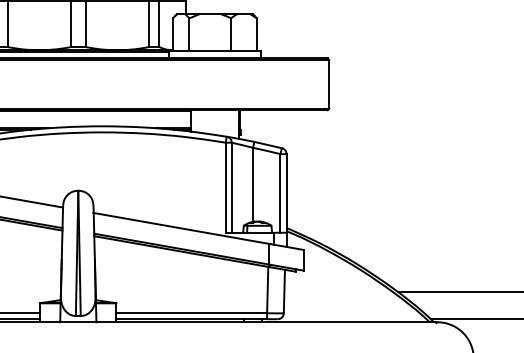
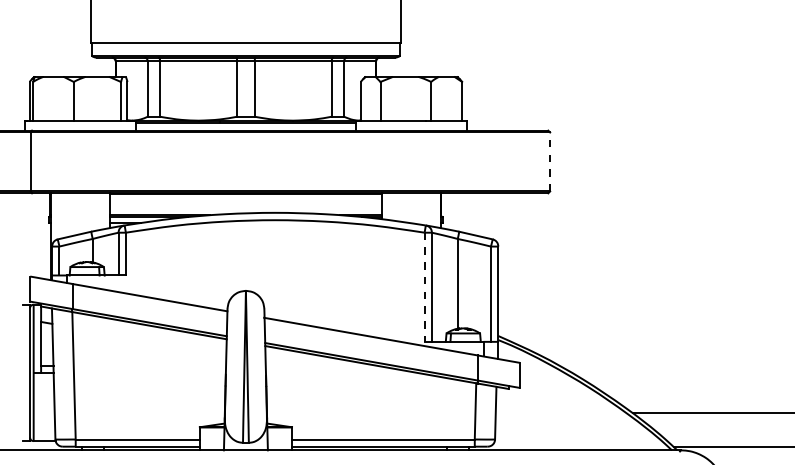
line: (329, 83) -> (550, 161), solid -> dashed
line: (225, 187) -> (424, 287), solid -> dashed

